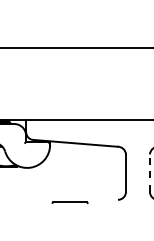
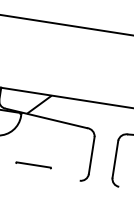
hatch: (66, 130) -> (39, 104), added
line: (149, 173) -> (114, 159), dashed -> solid
line: (69, 202) -> (33, 165), moved

